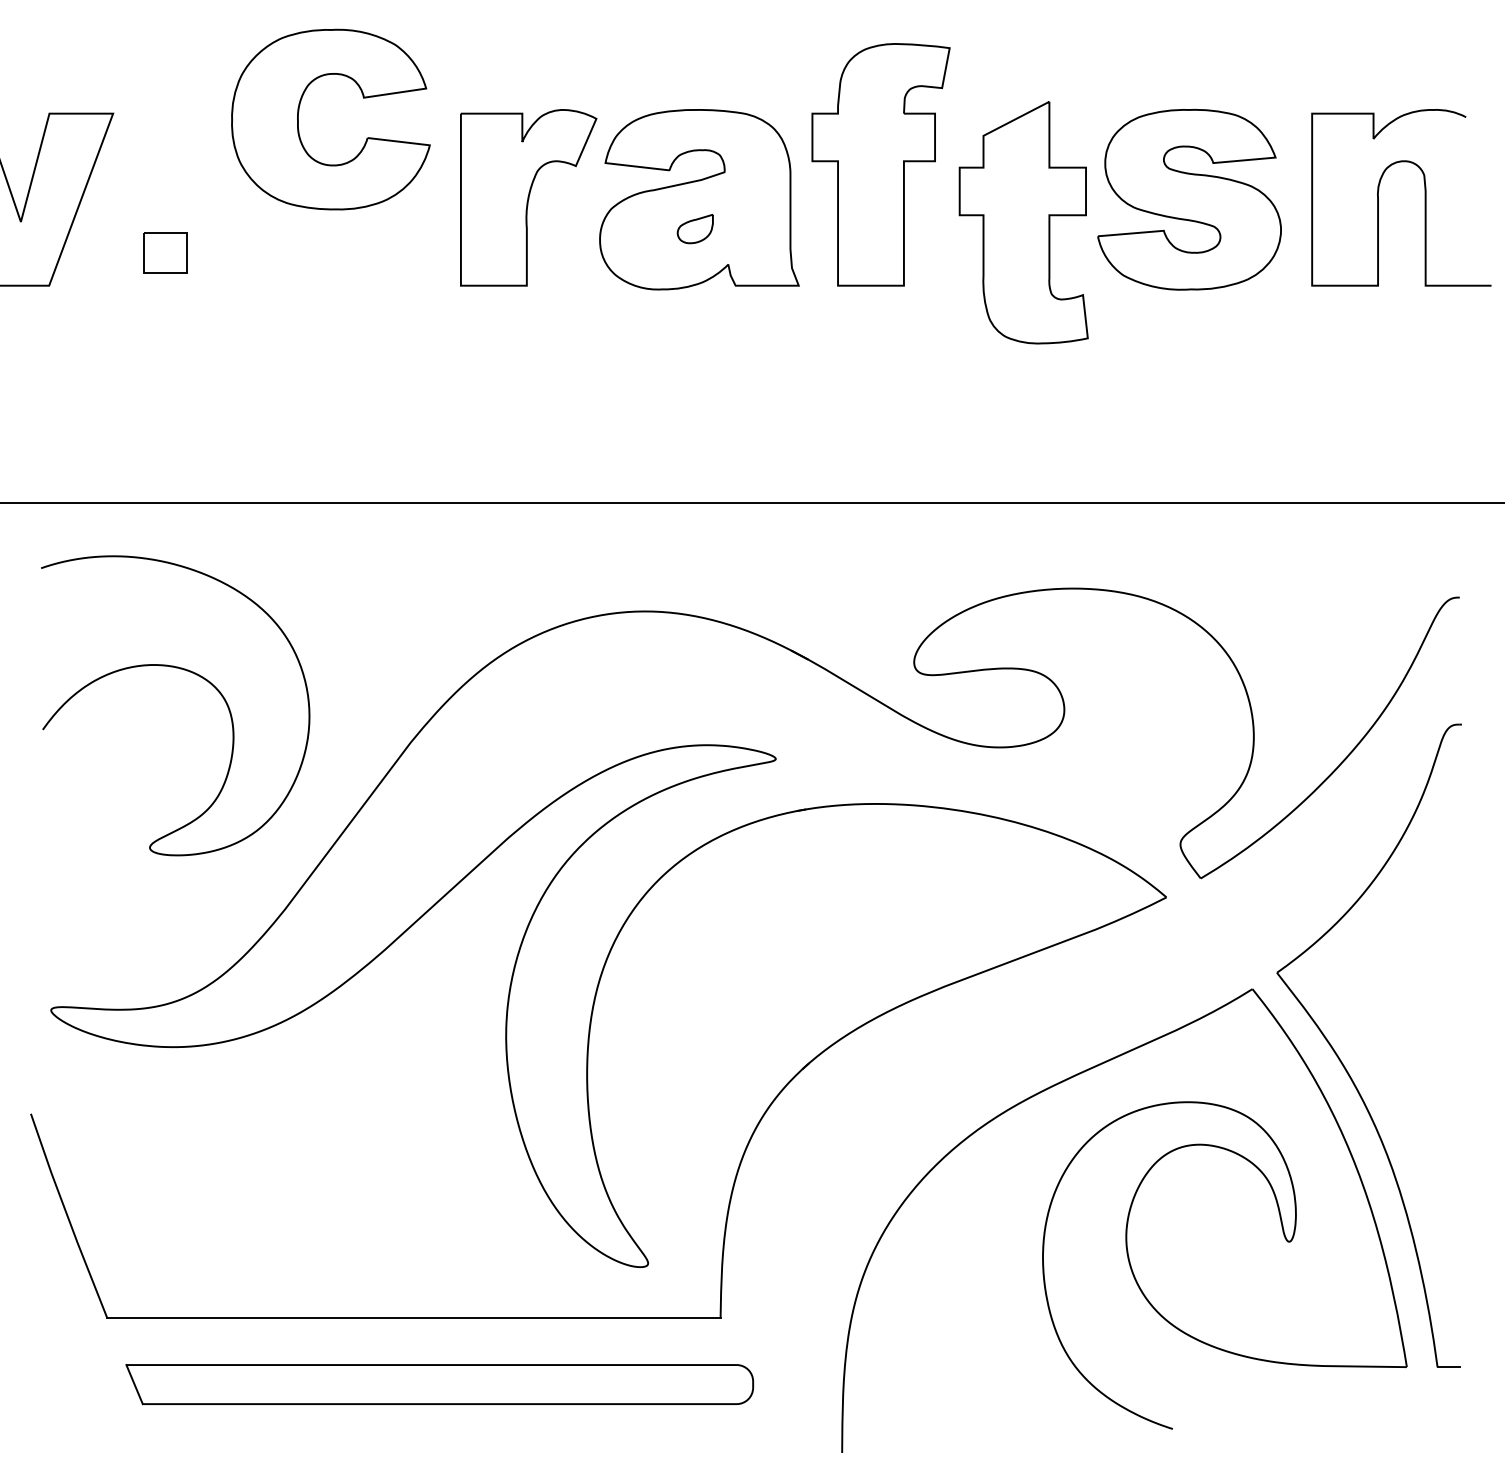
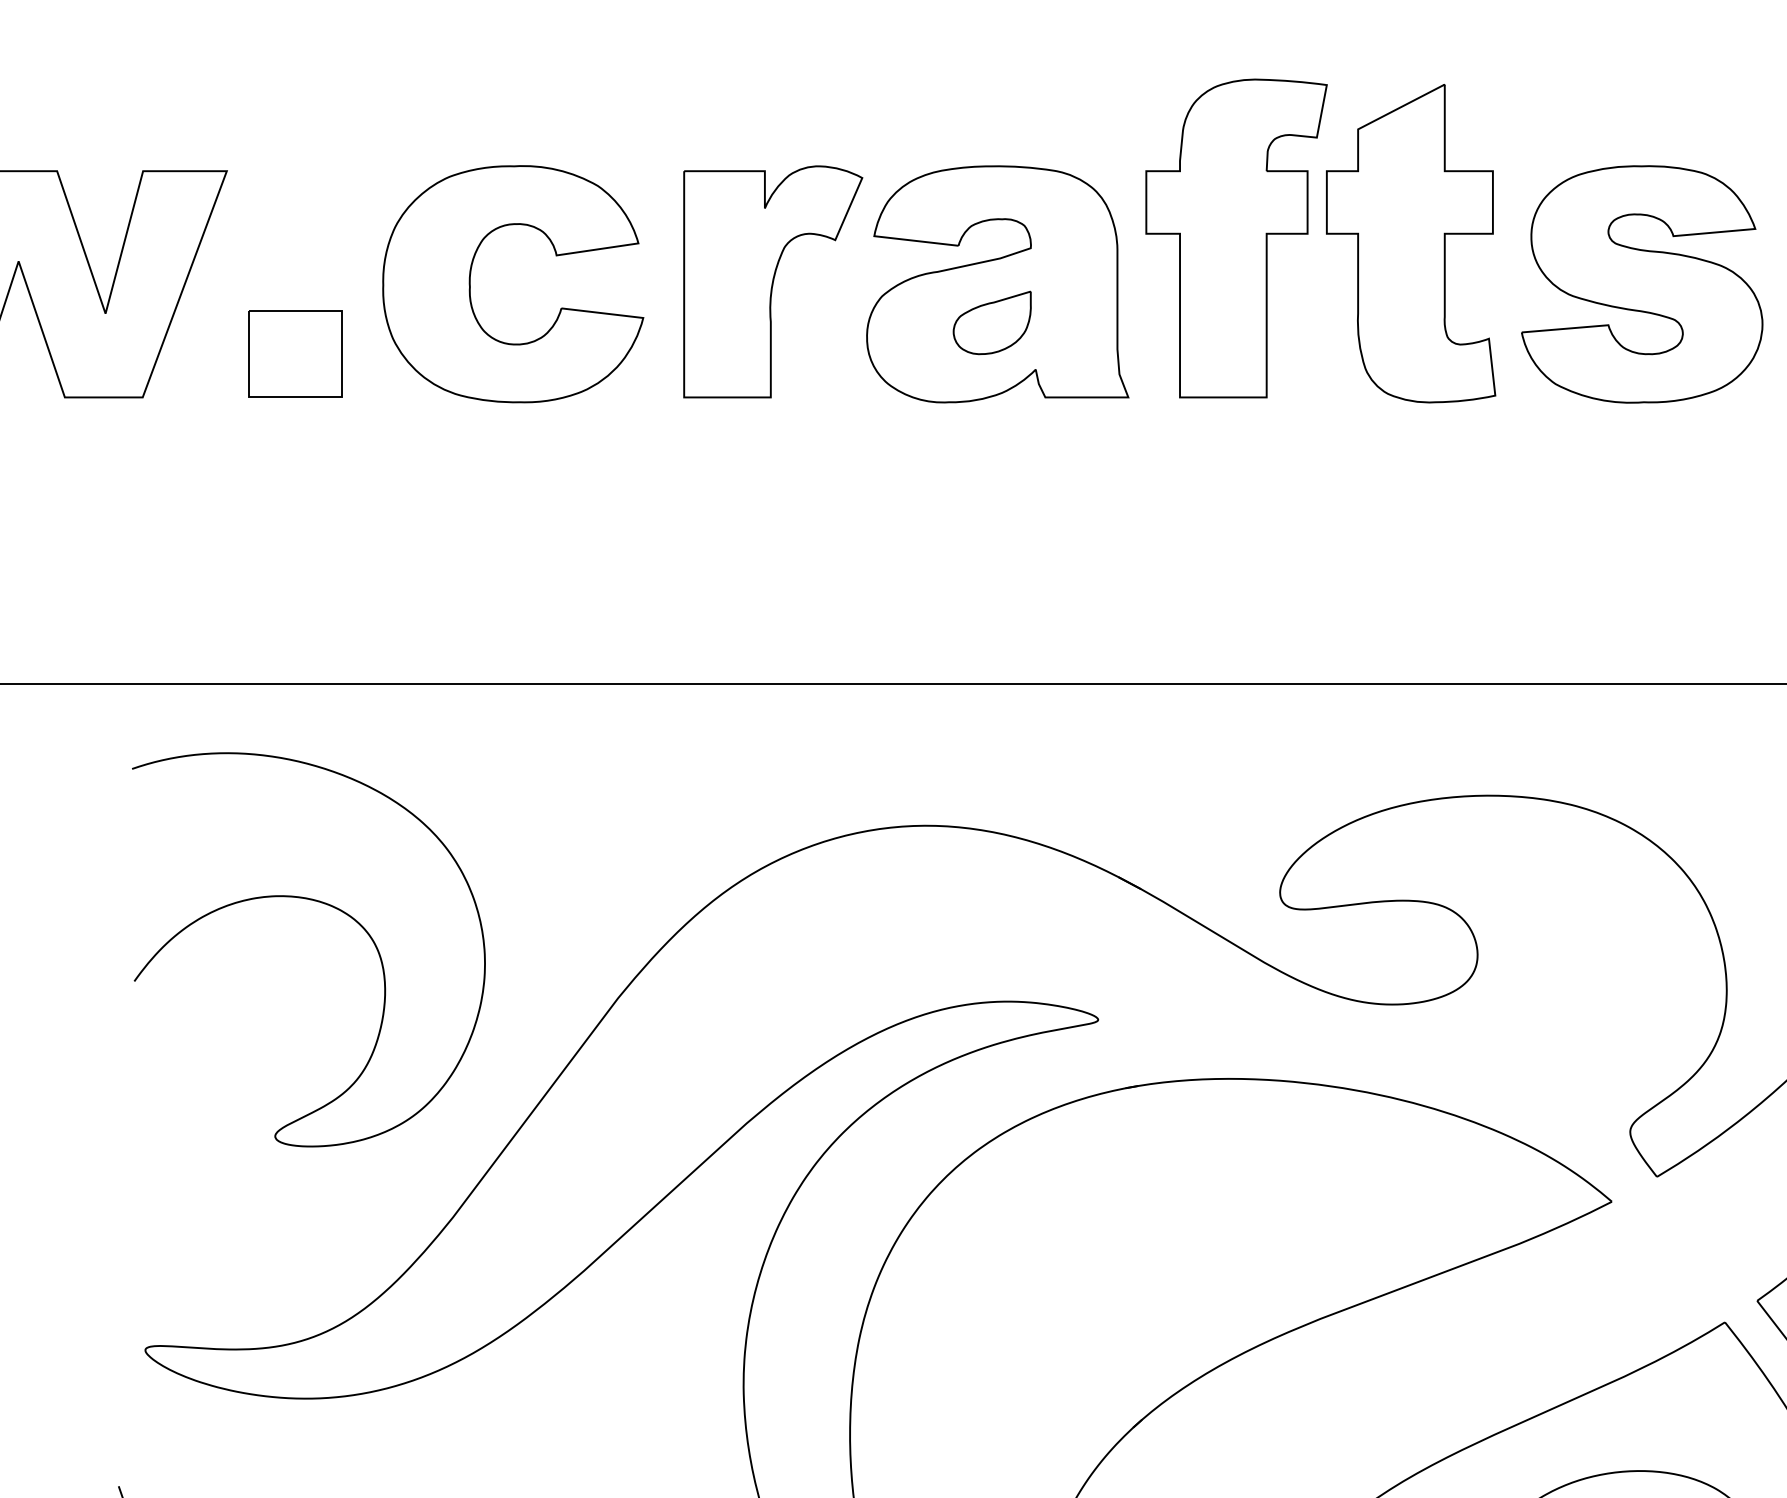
part: (298, 119) -> (470, 284), moved
part: (1023, 222) -> (1410, 243), moved
part: (695, 228) -> (992, 322), size x1.67
part: (165, 252) -> (295, 353), size x1.67

